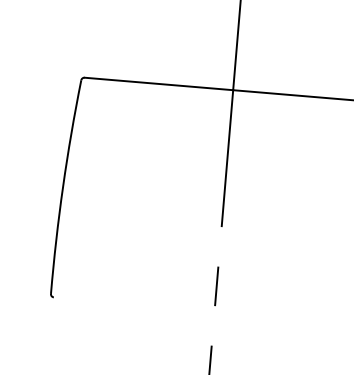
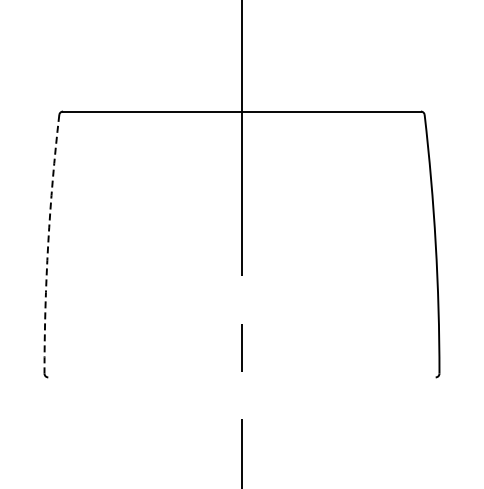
arc: (63, 187) -> (48, 244), solid -> dashed

